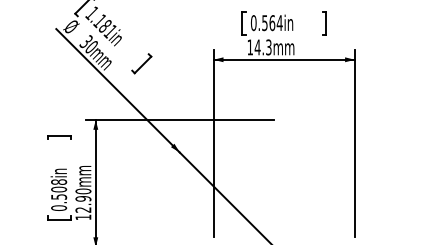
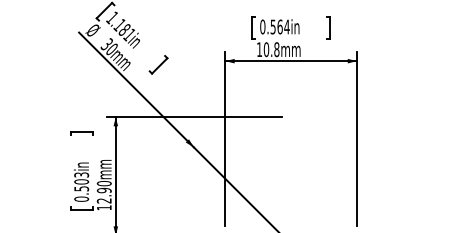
text: (263, 47) -> (271, 49), 14.3mm -> 10.8mm
text: (58, 181) -> (81, 174), 0.508in -> 0.503in

